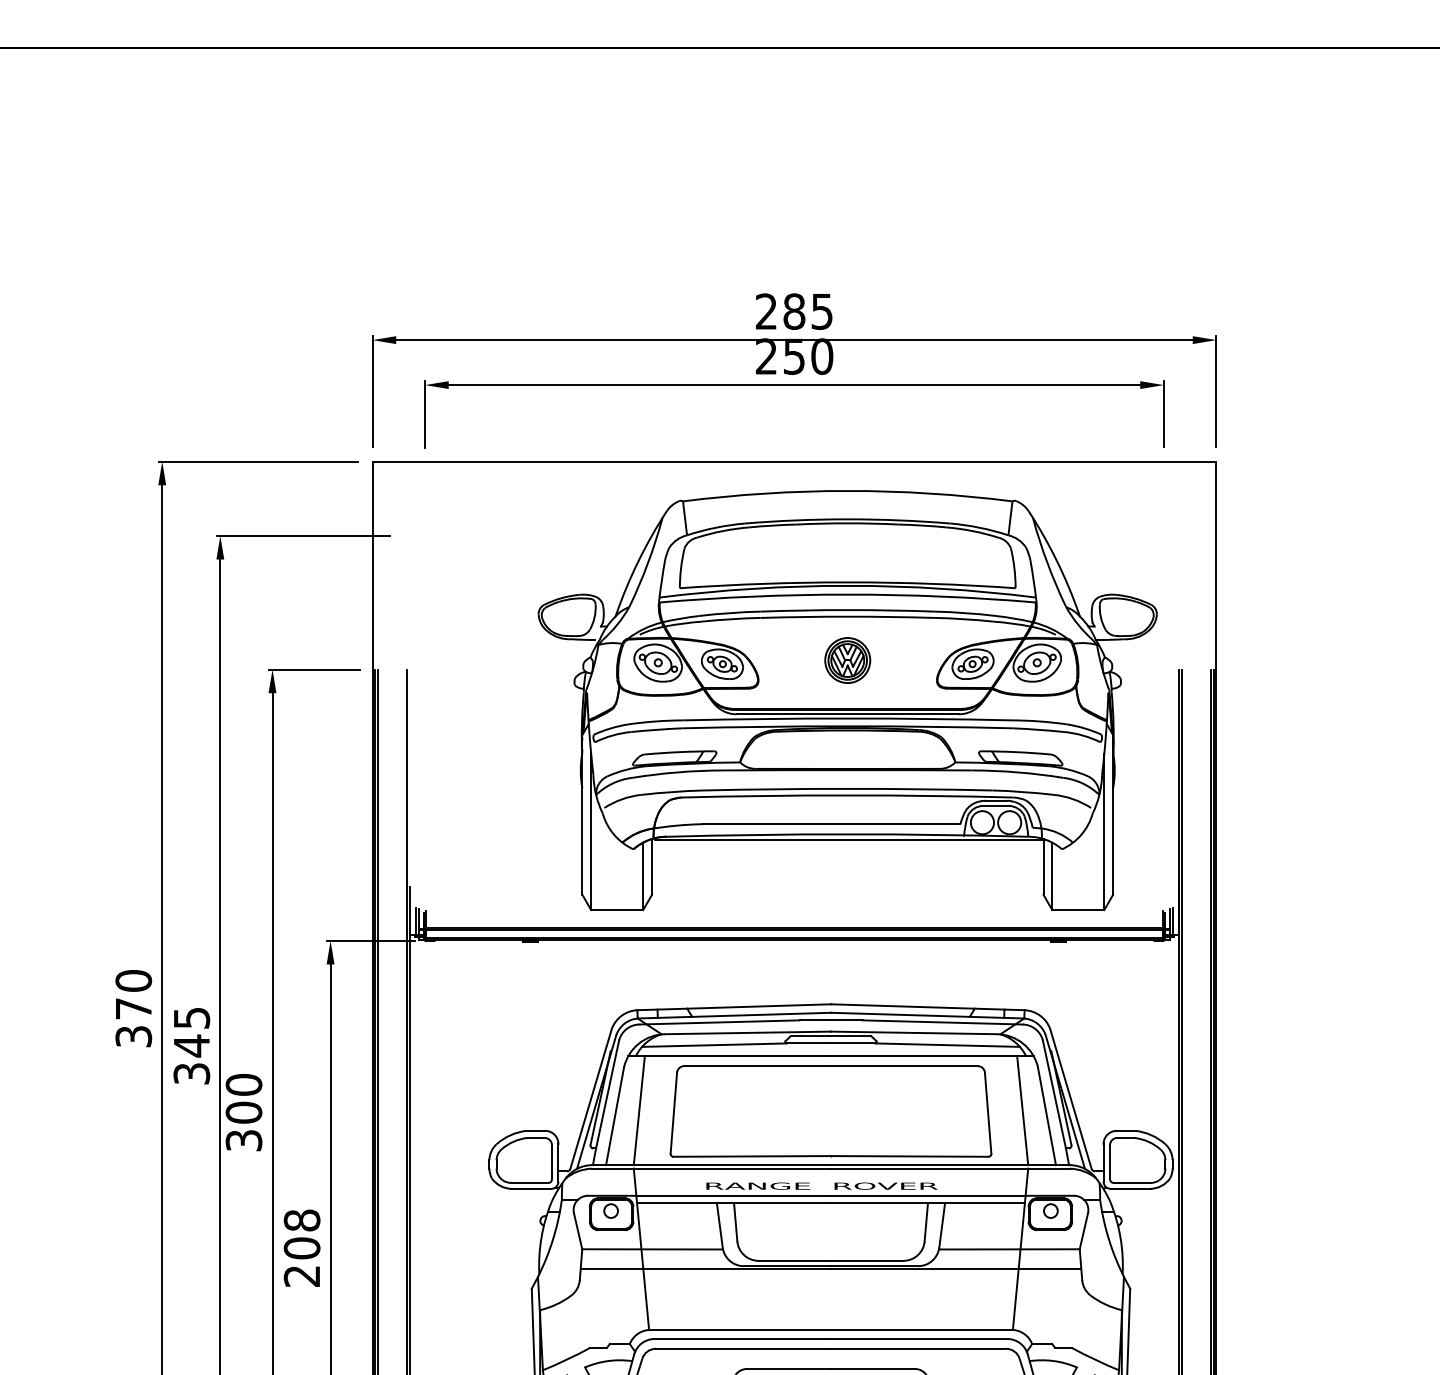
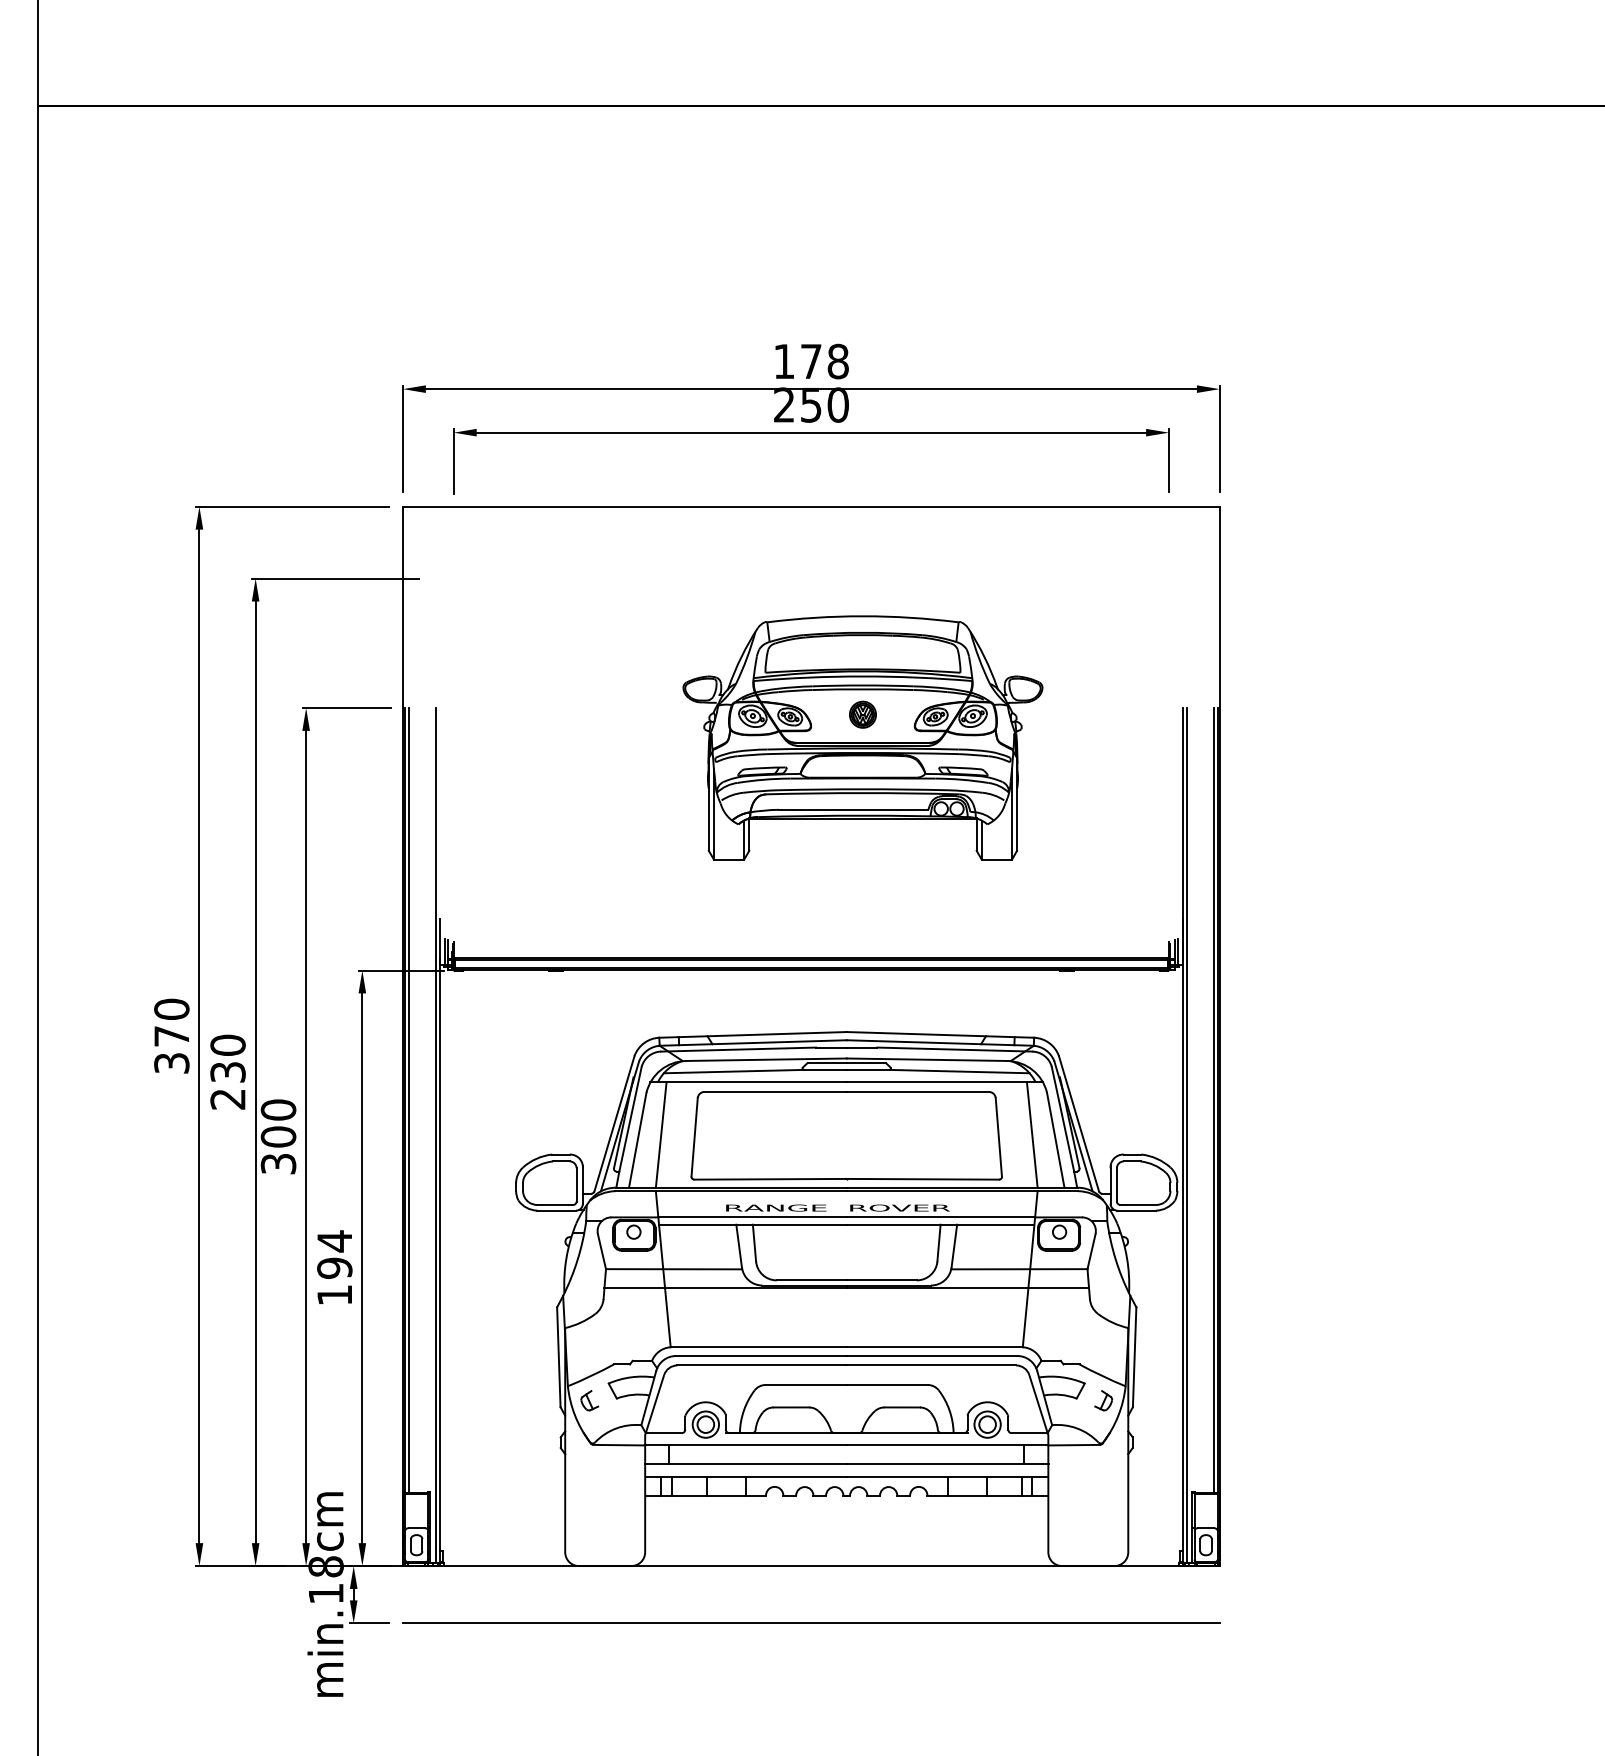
text: (794, 311) -> (811, 361), 285 -> 178
part: (847, 700) -> (862, 737), size x0.6
text: (191, 1045) -> (227, 1071), 345 -> 230
text: (301, 1247) -> (334, 1267), 208 -> 194

